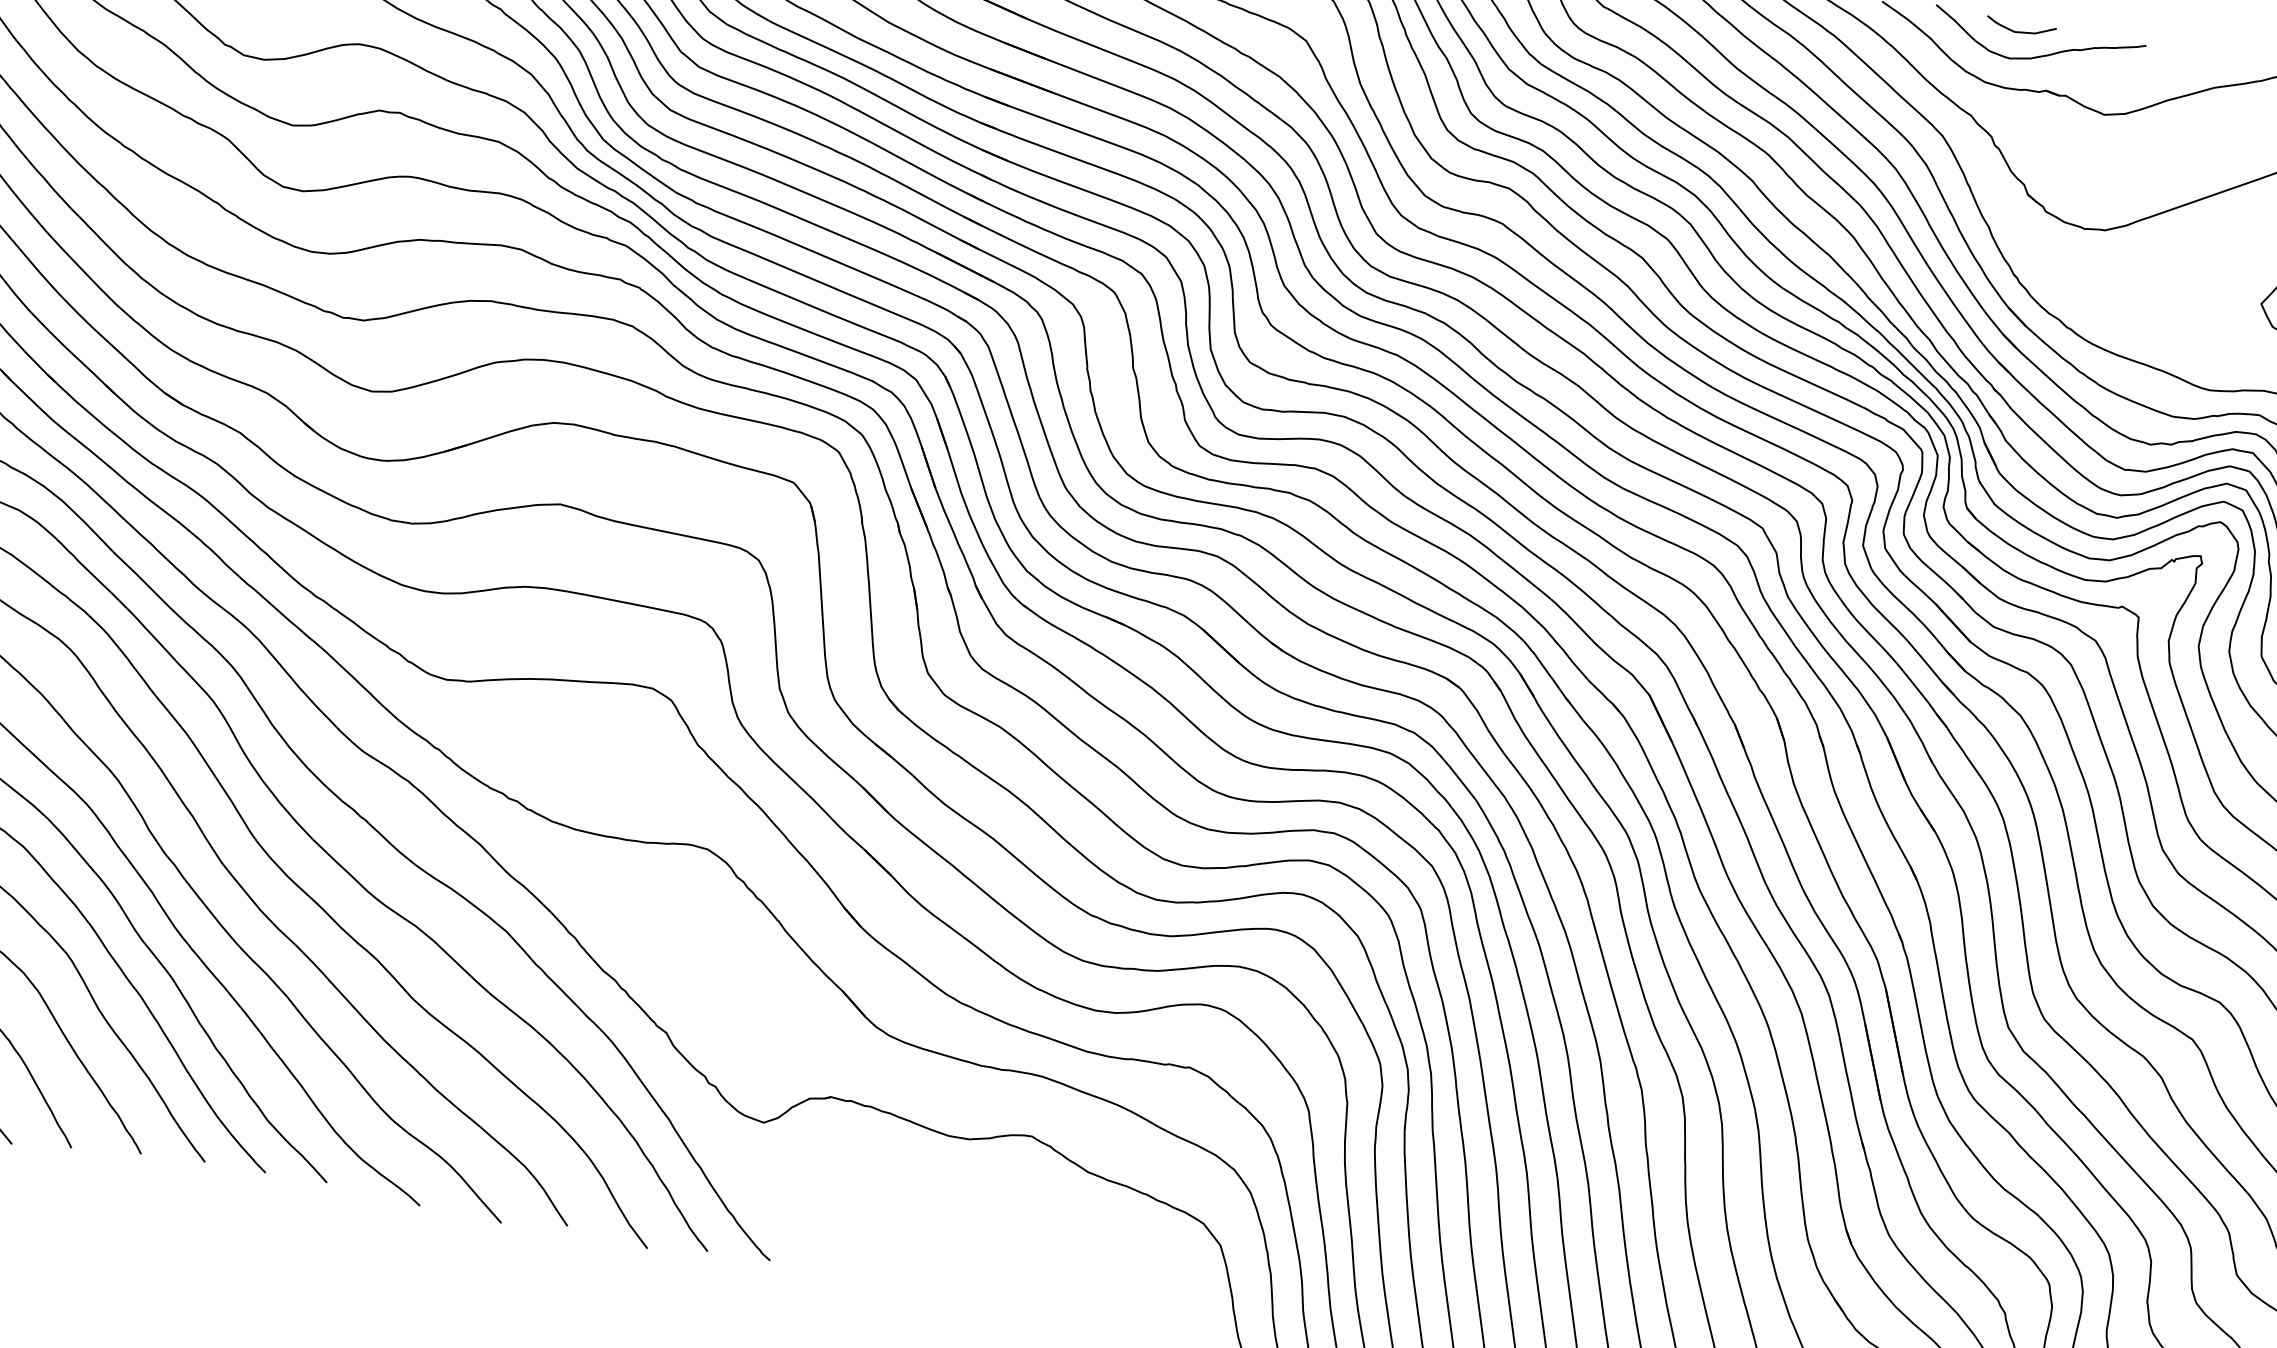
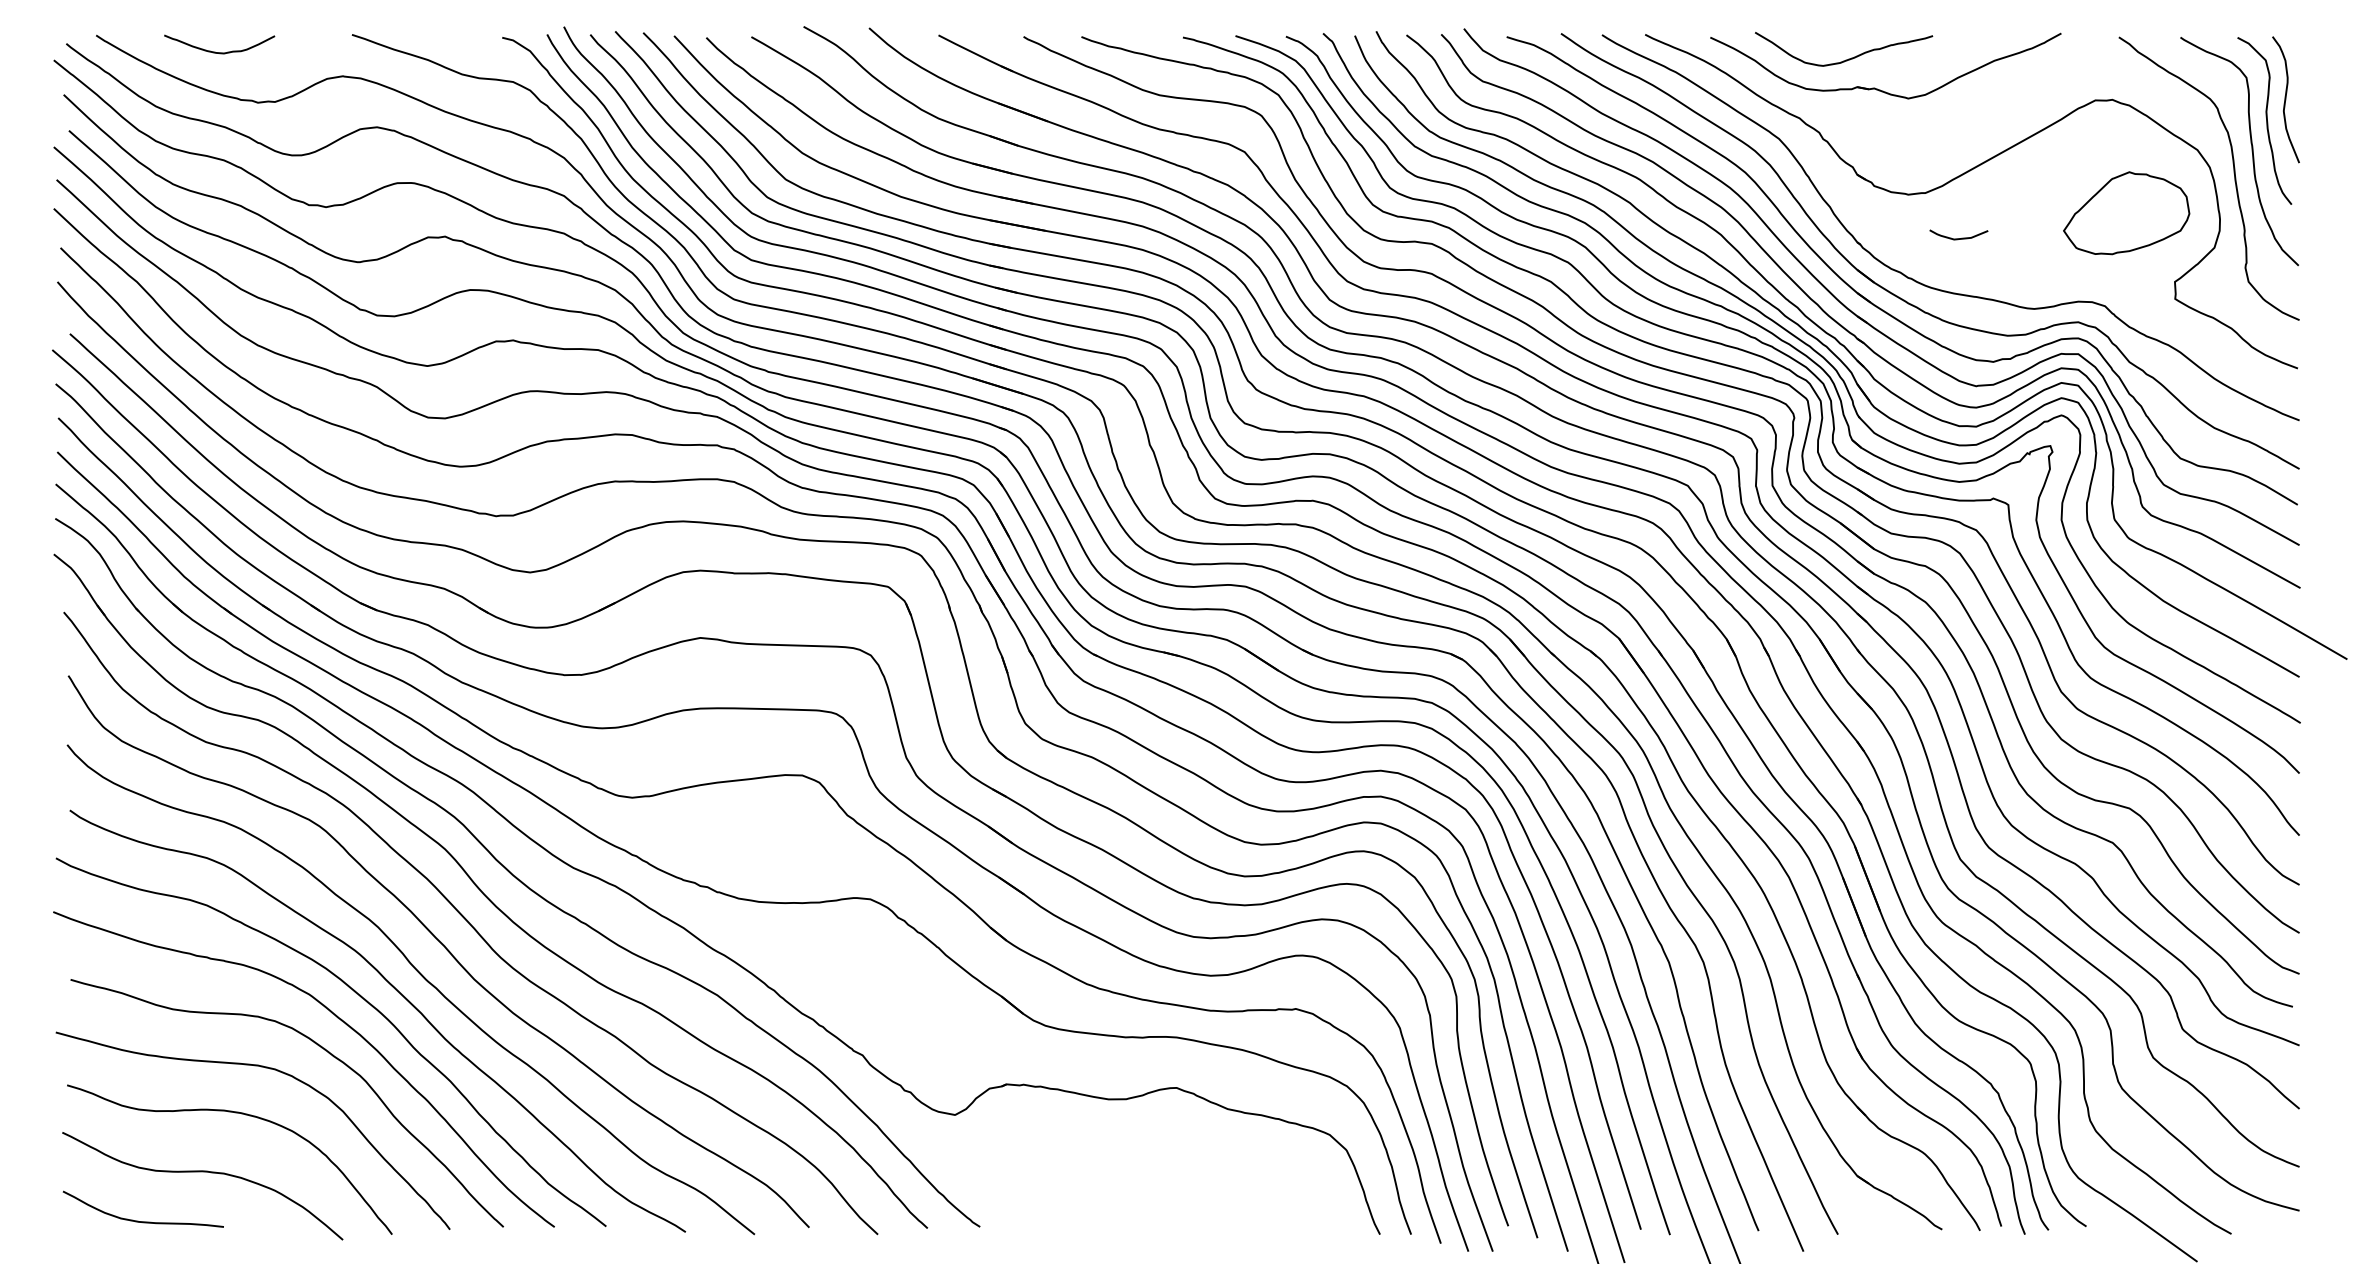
curve: (2019, 31) -> (1958, 238), moved

